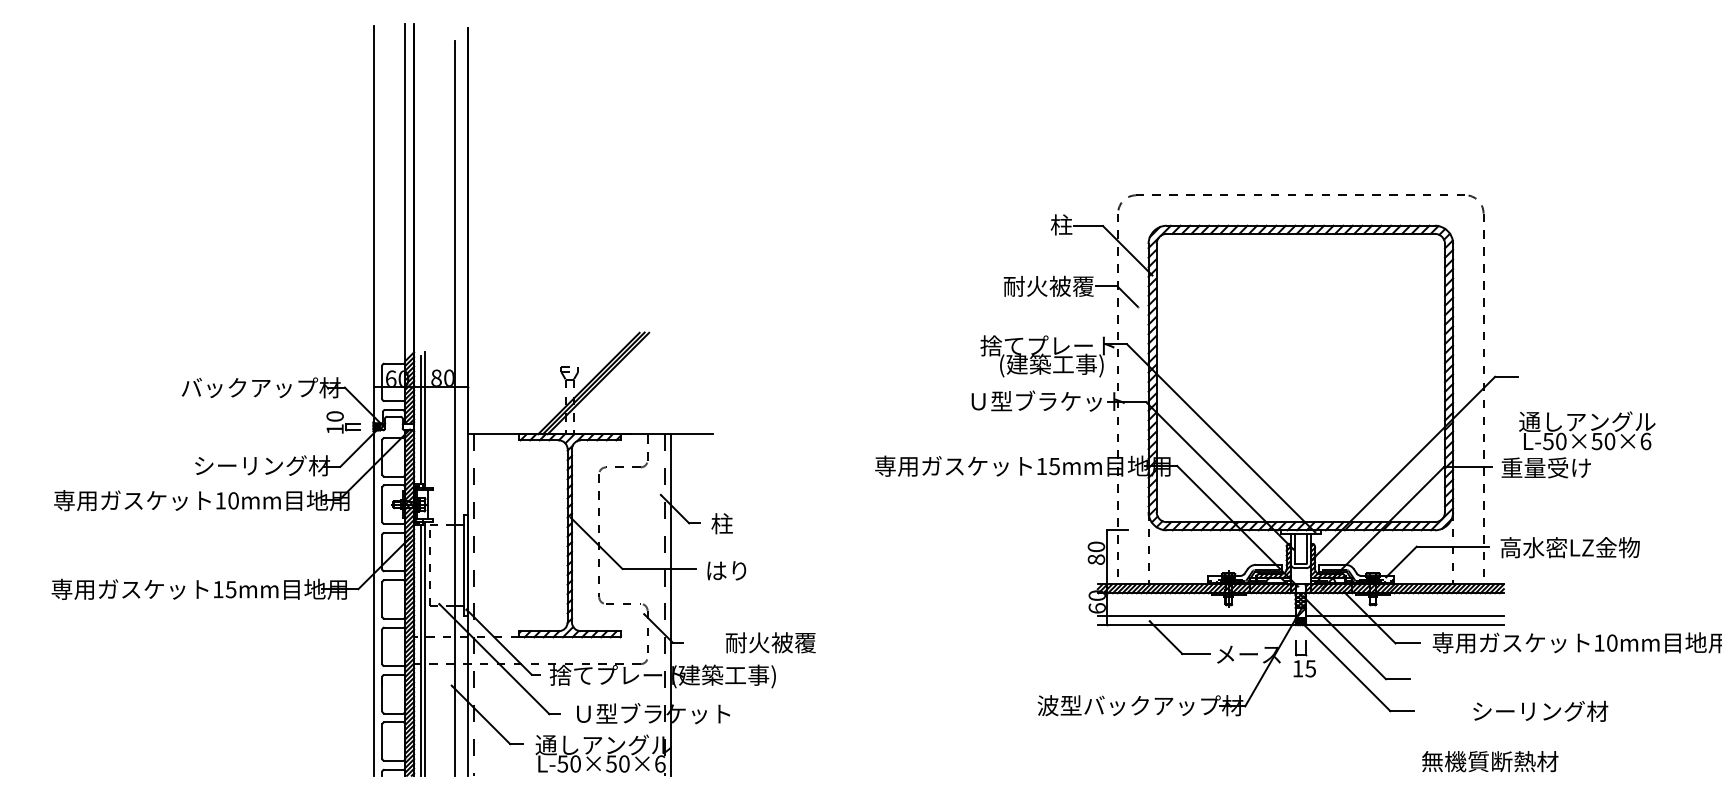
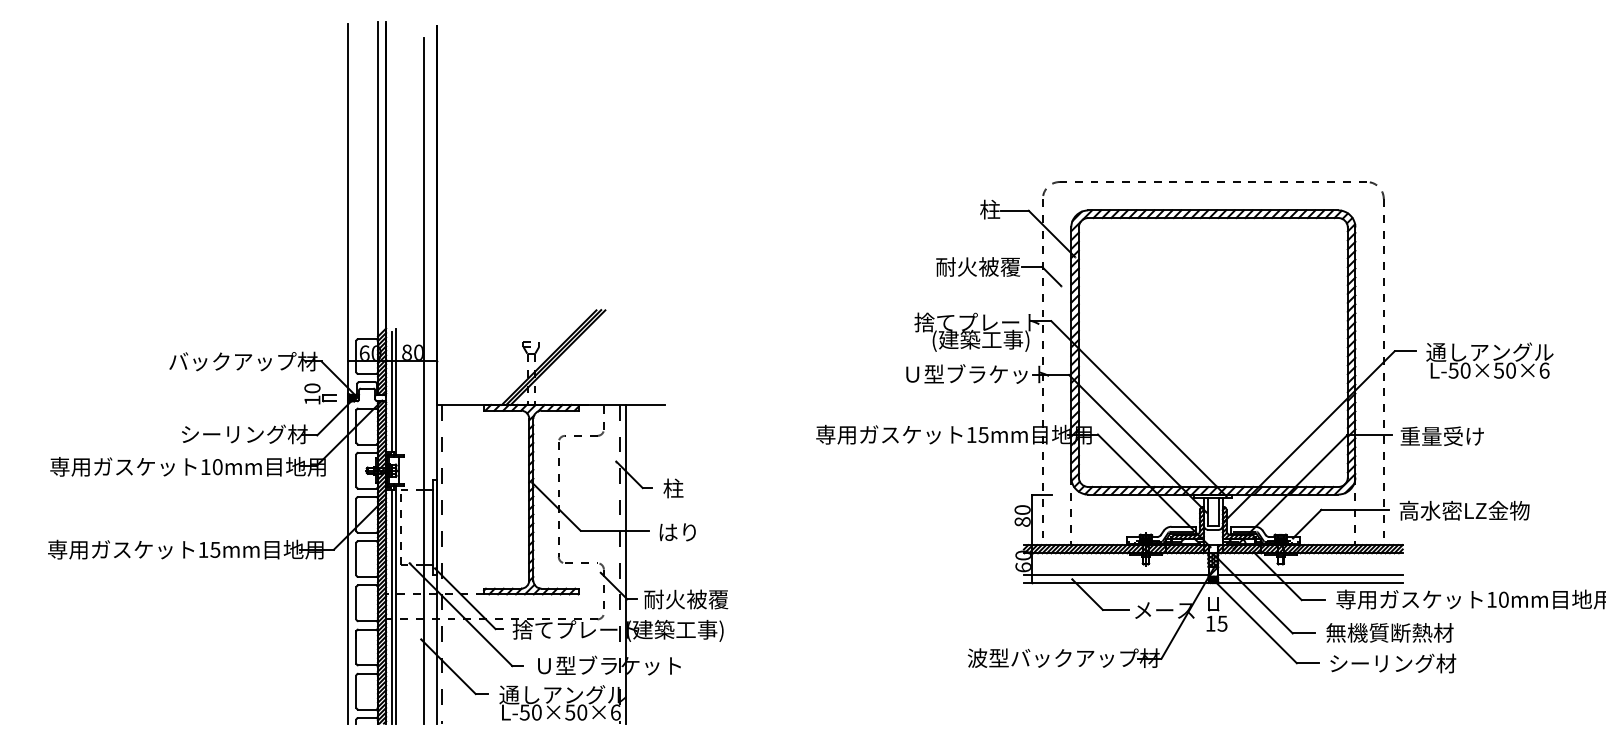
text: (1587, 430) -> (1490, 360), moved
text: (770, 642) -> (685, 599), moved
text: (1540, 710) -> (1393, 662), moved
text: (1490, 761) -> (1390, 632), moved

